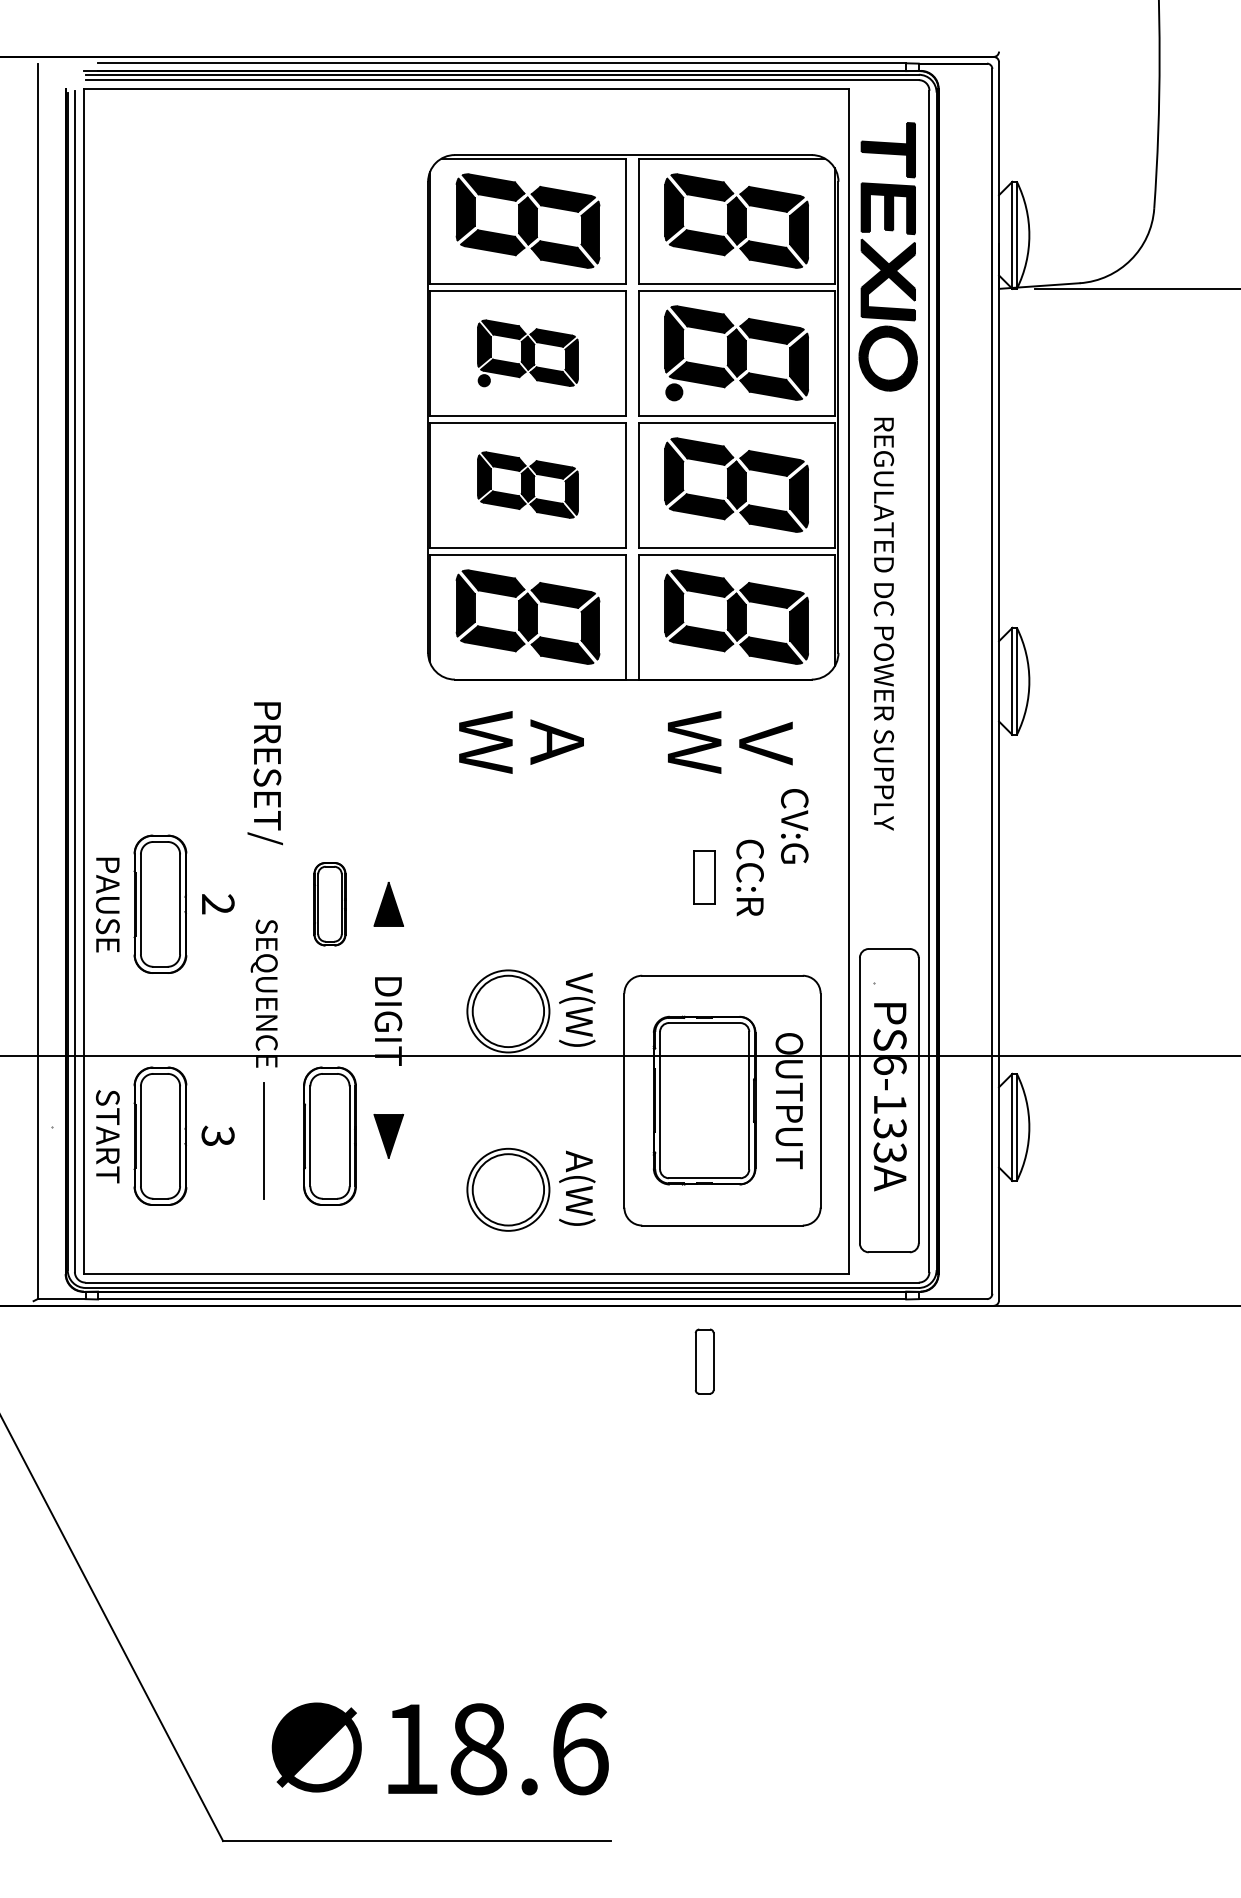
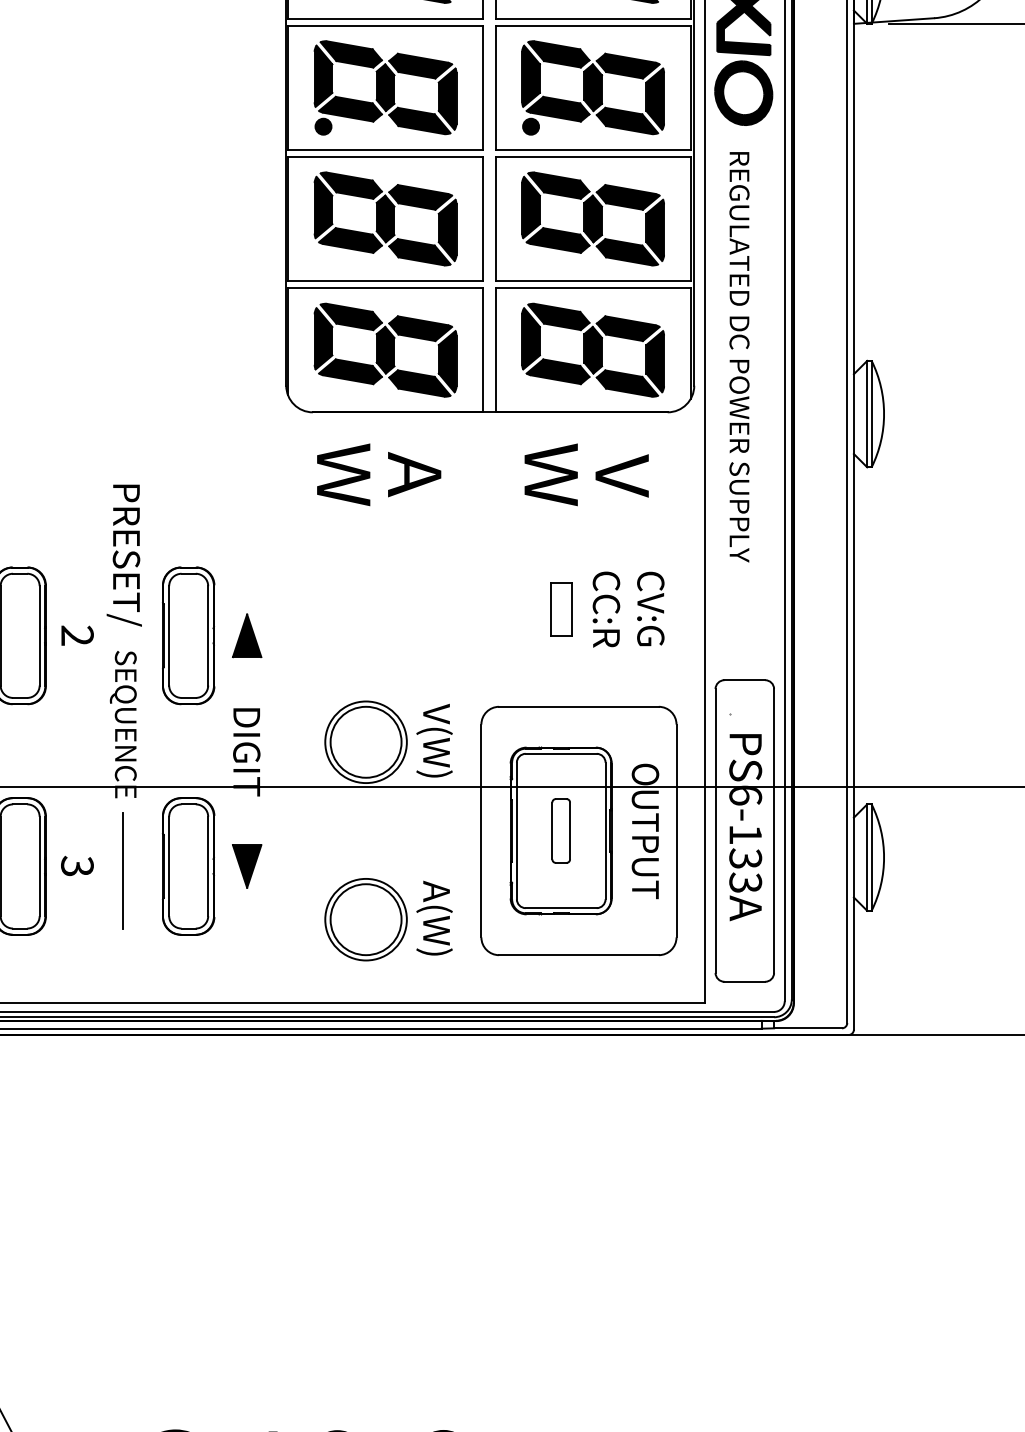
part: (527, 353) -> (385, 88), size x1.43
part: (527, 484) -> (385, 218), size x1.43
text: (264, 773) -> (123, 555), moved
text: (794, 826) -> (650, 609), moved
part: (329, 903) -> (188, 634), size x1.67
part: (704, 1361) -> (561, 830), moved

